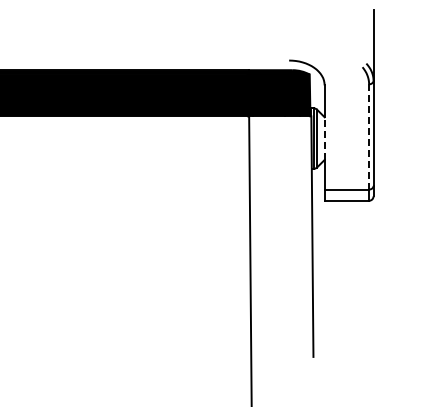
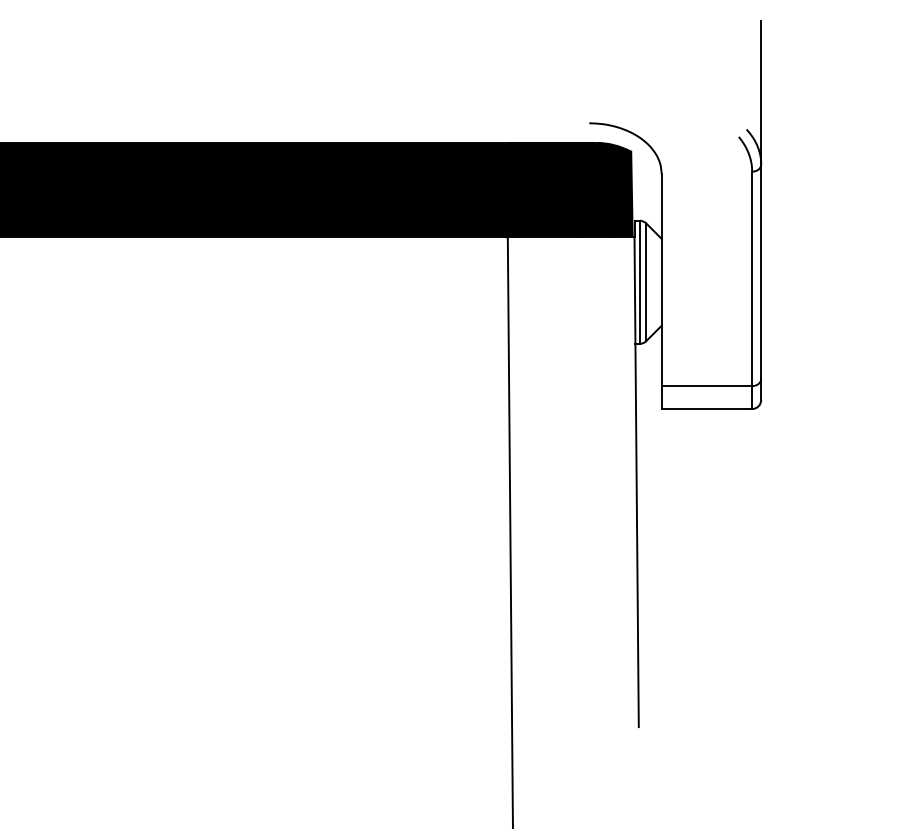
line: (369, 136) -> (752, 278), dashed -> solid
line: (324, 138) -> (661, 282), dashed -> solid

